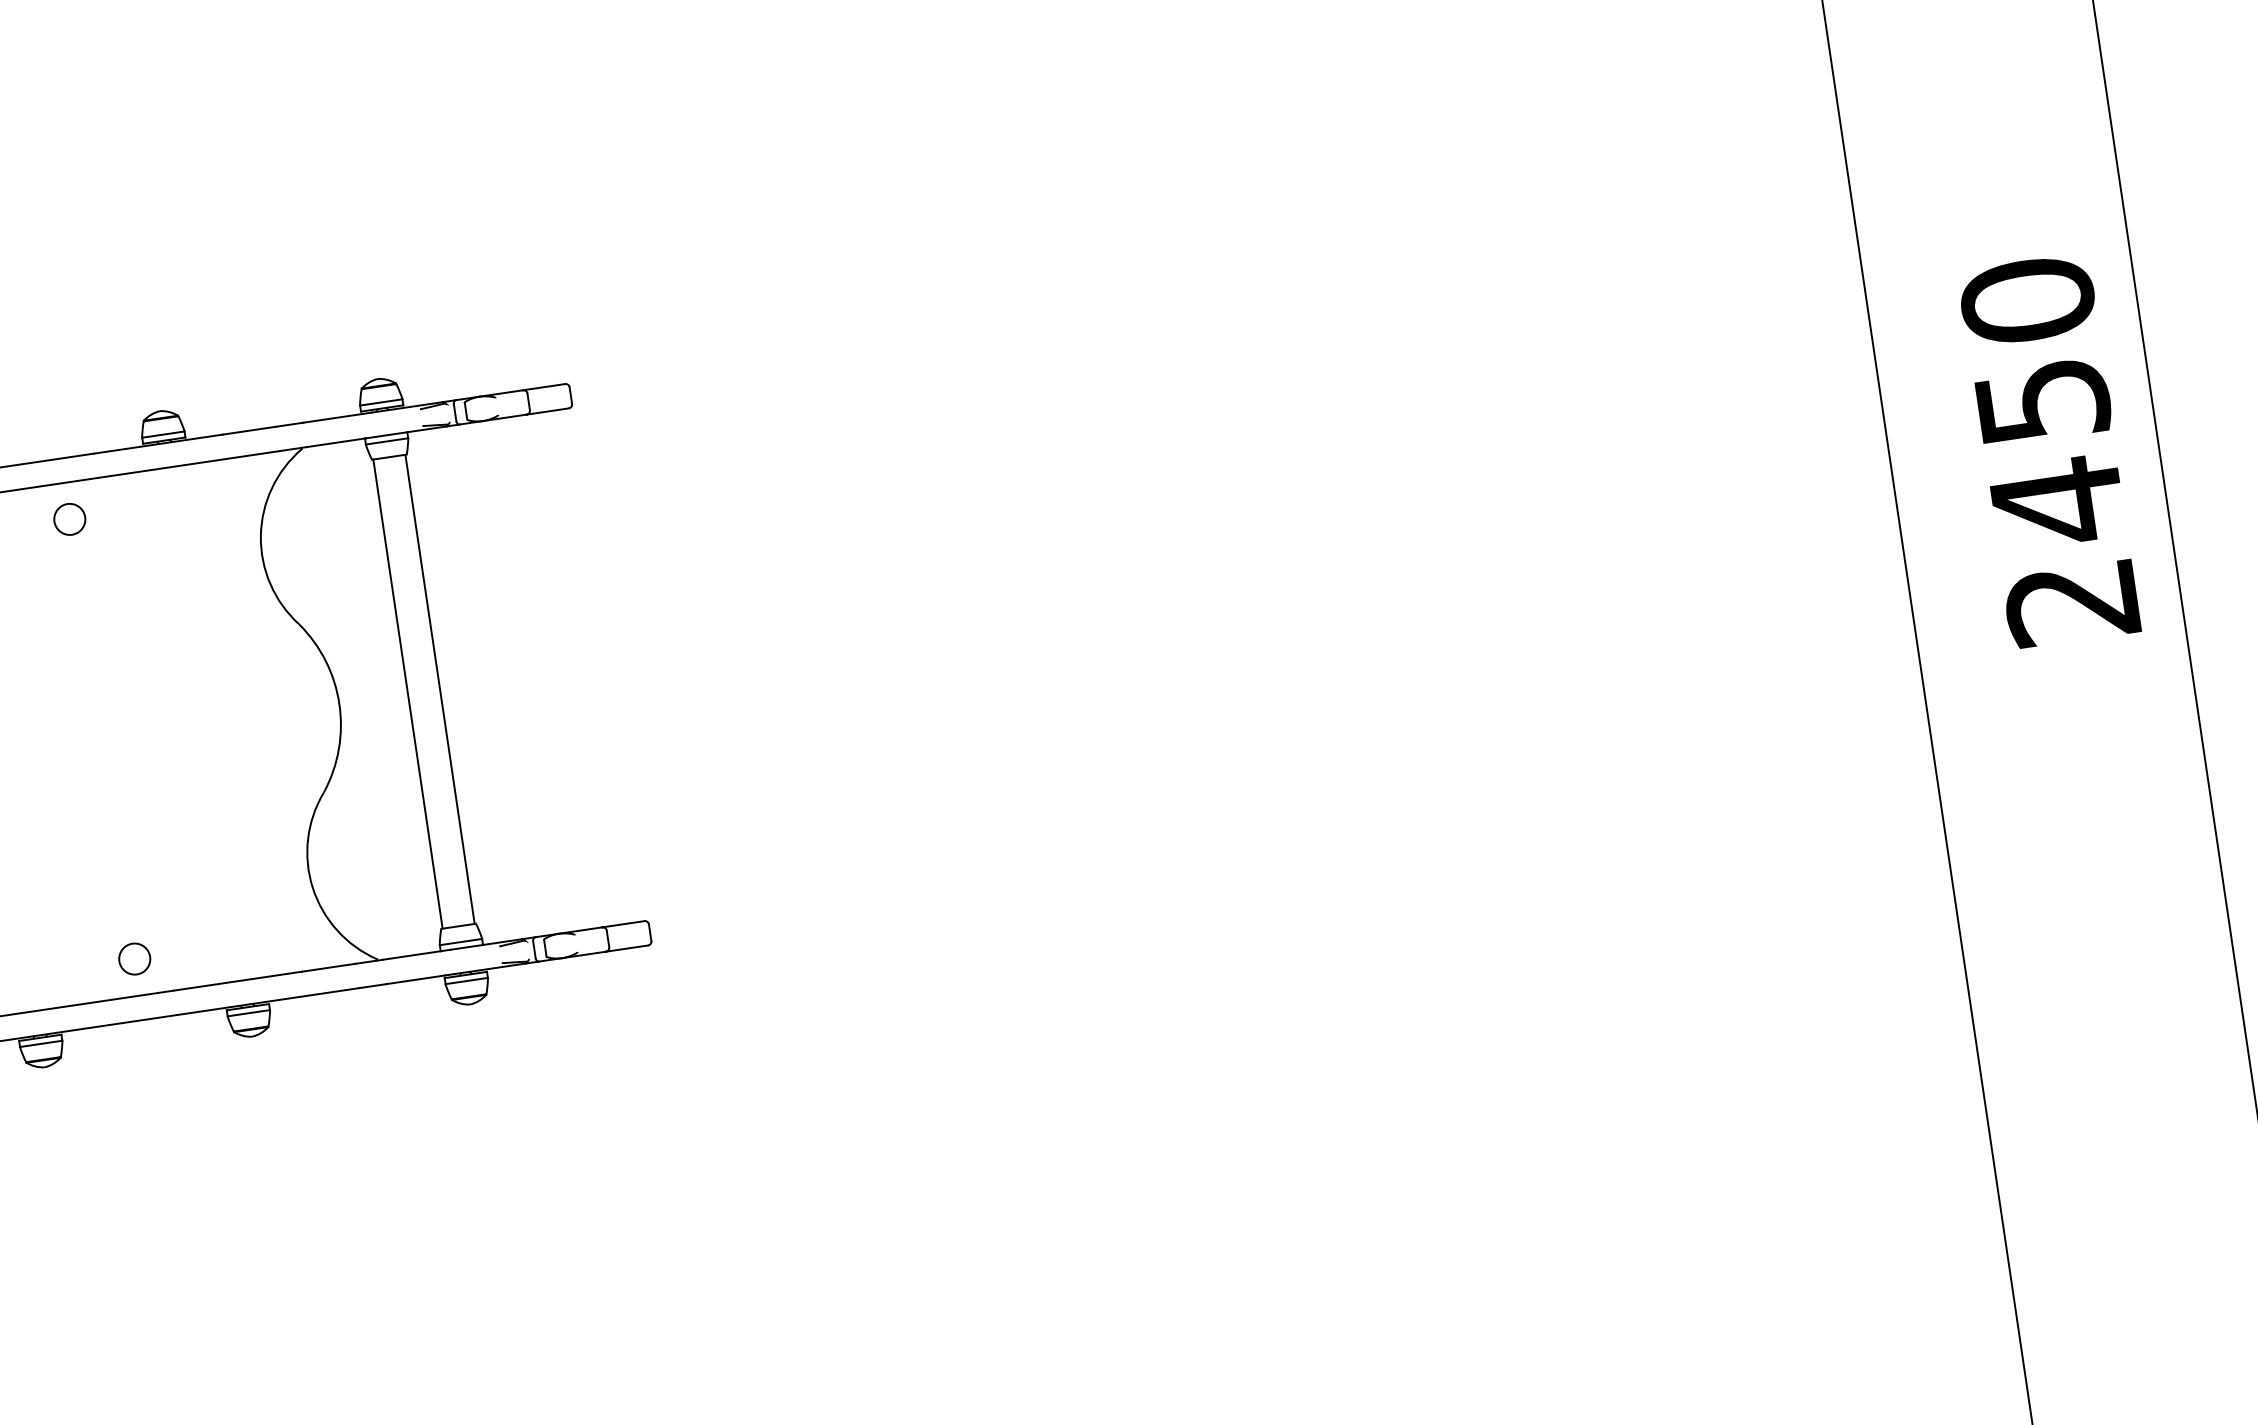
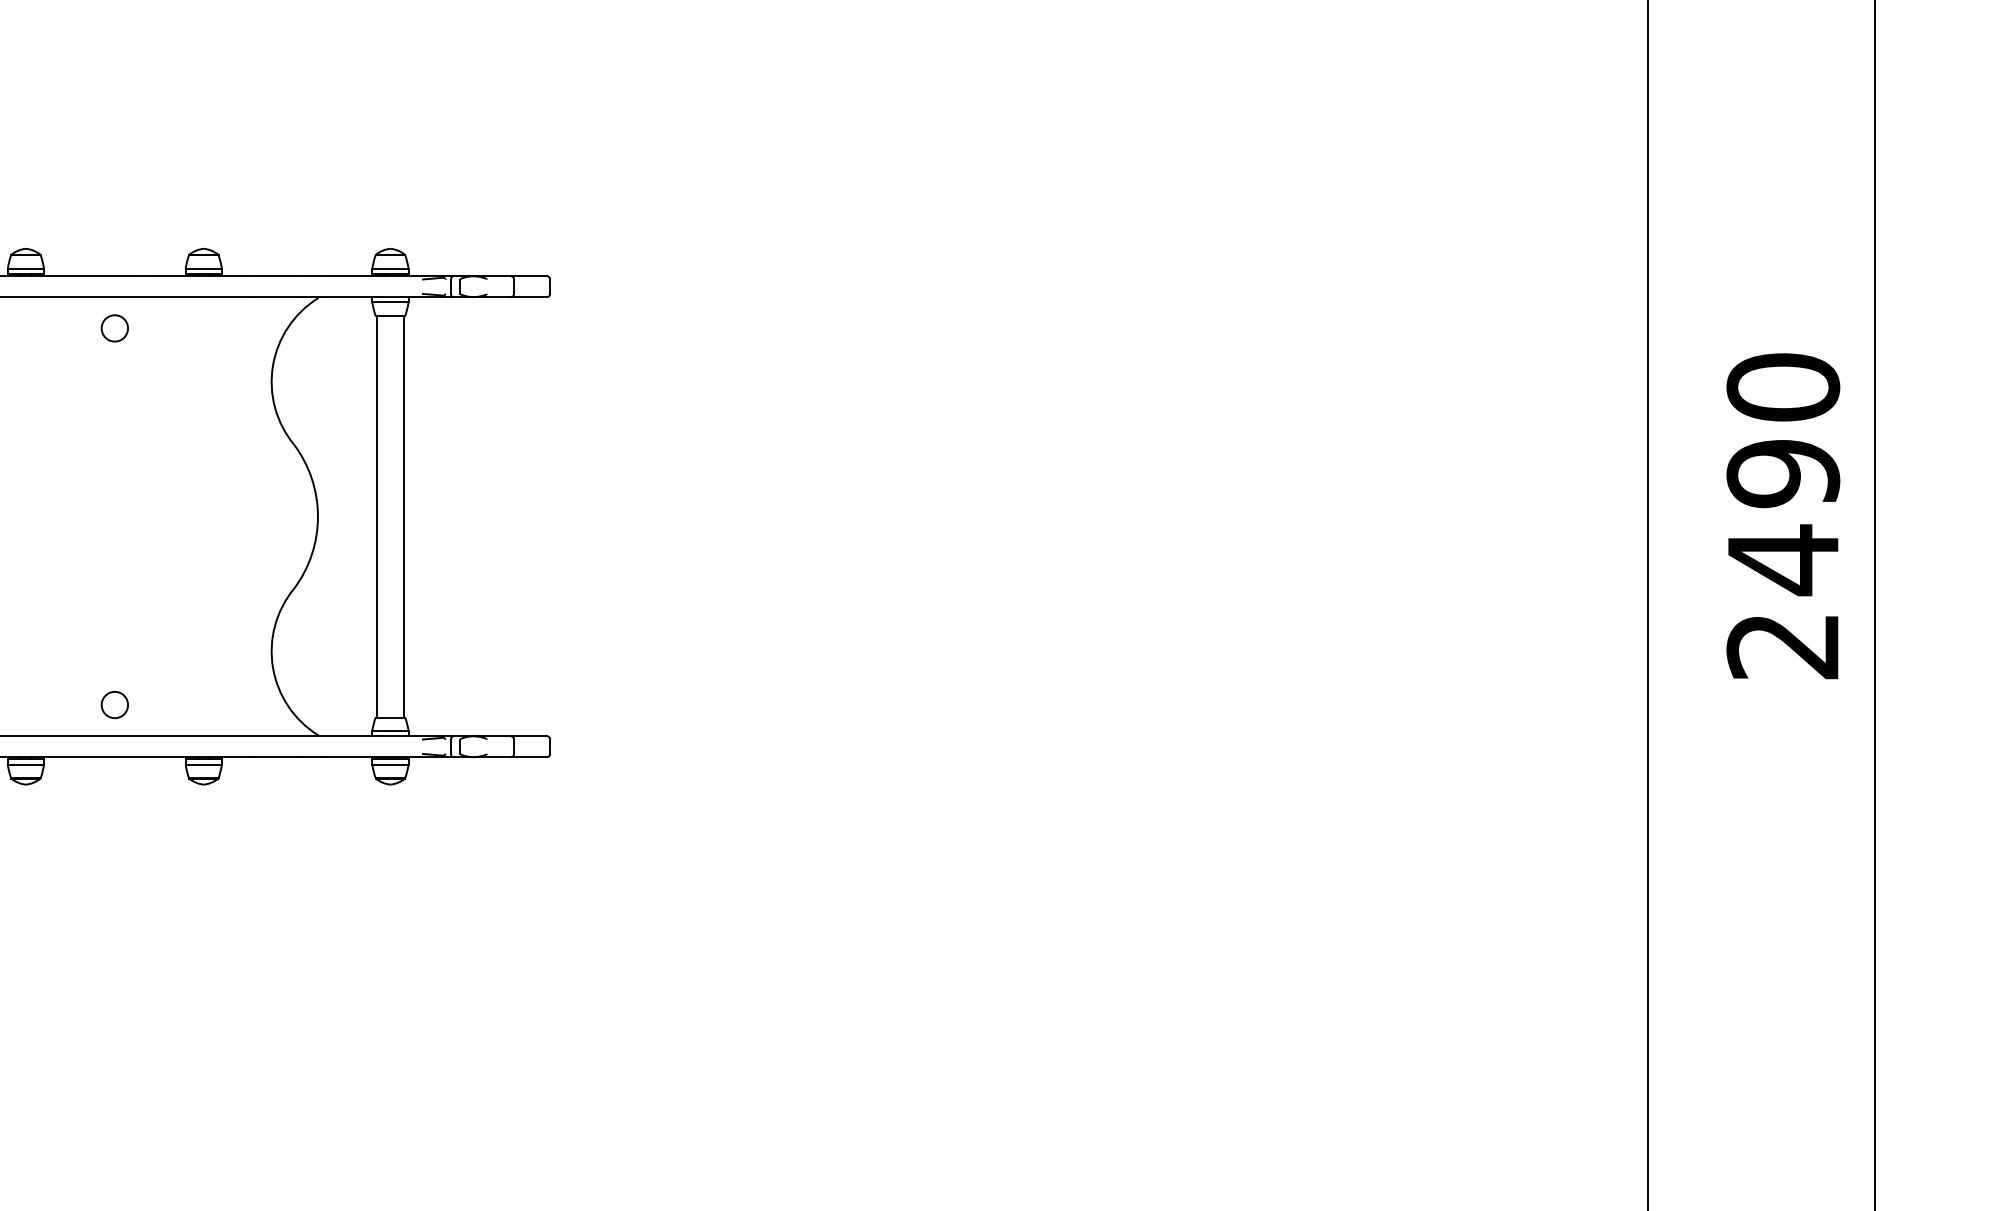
text: (2043, 402) -> (1783, 474), 2450 -> 2490

